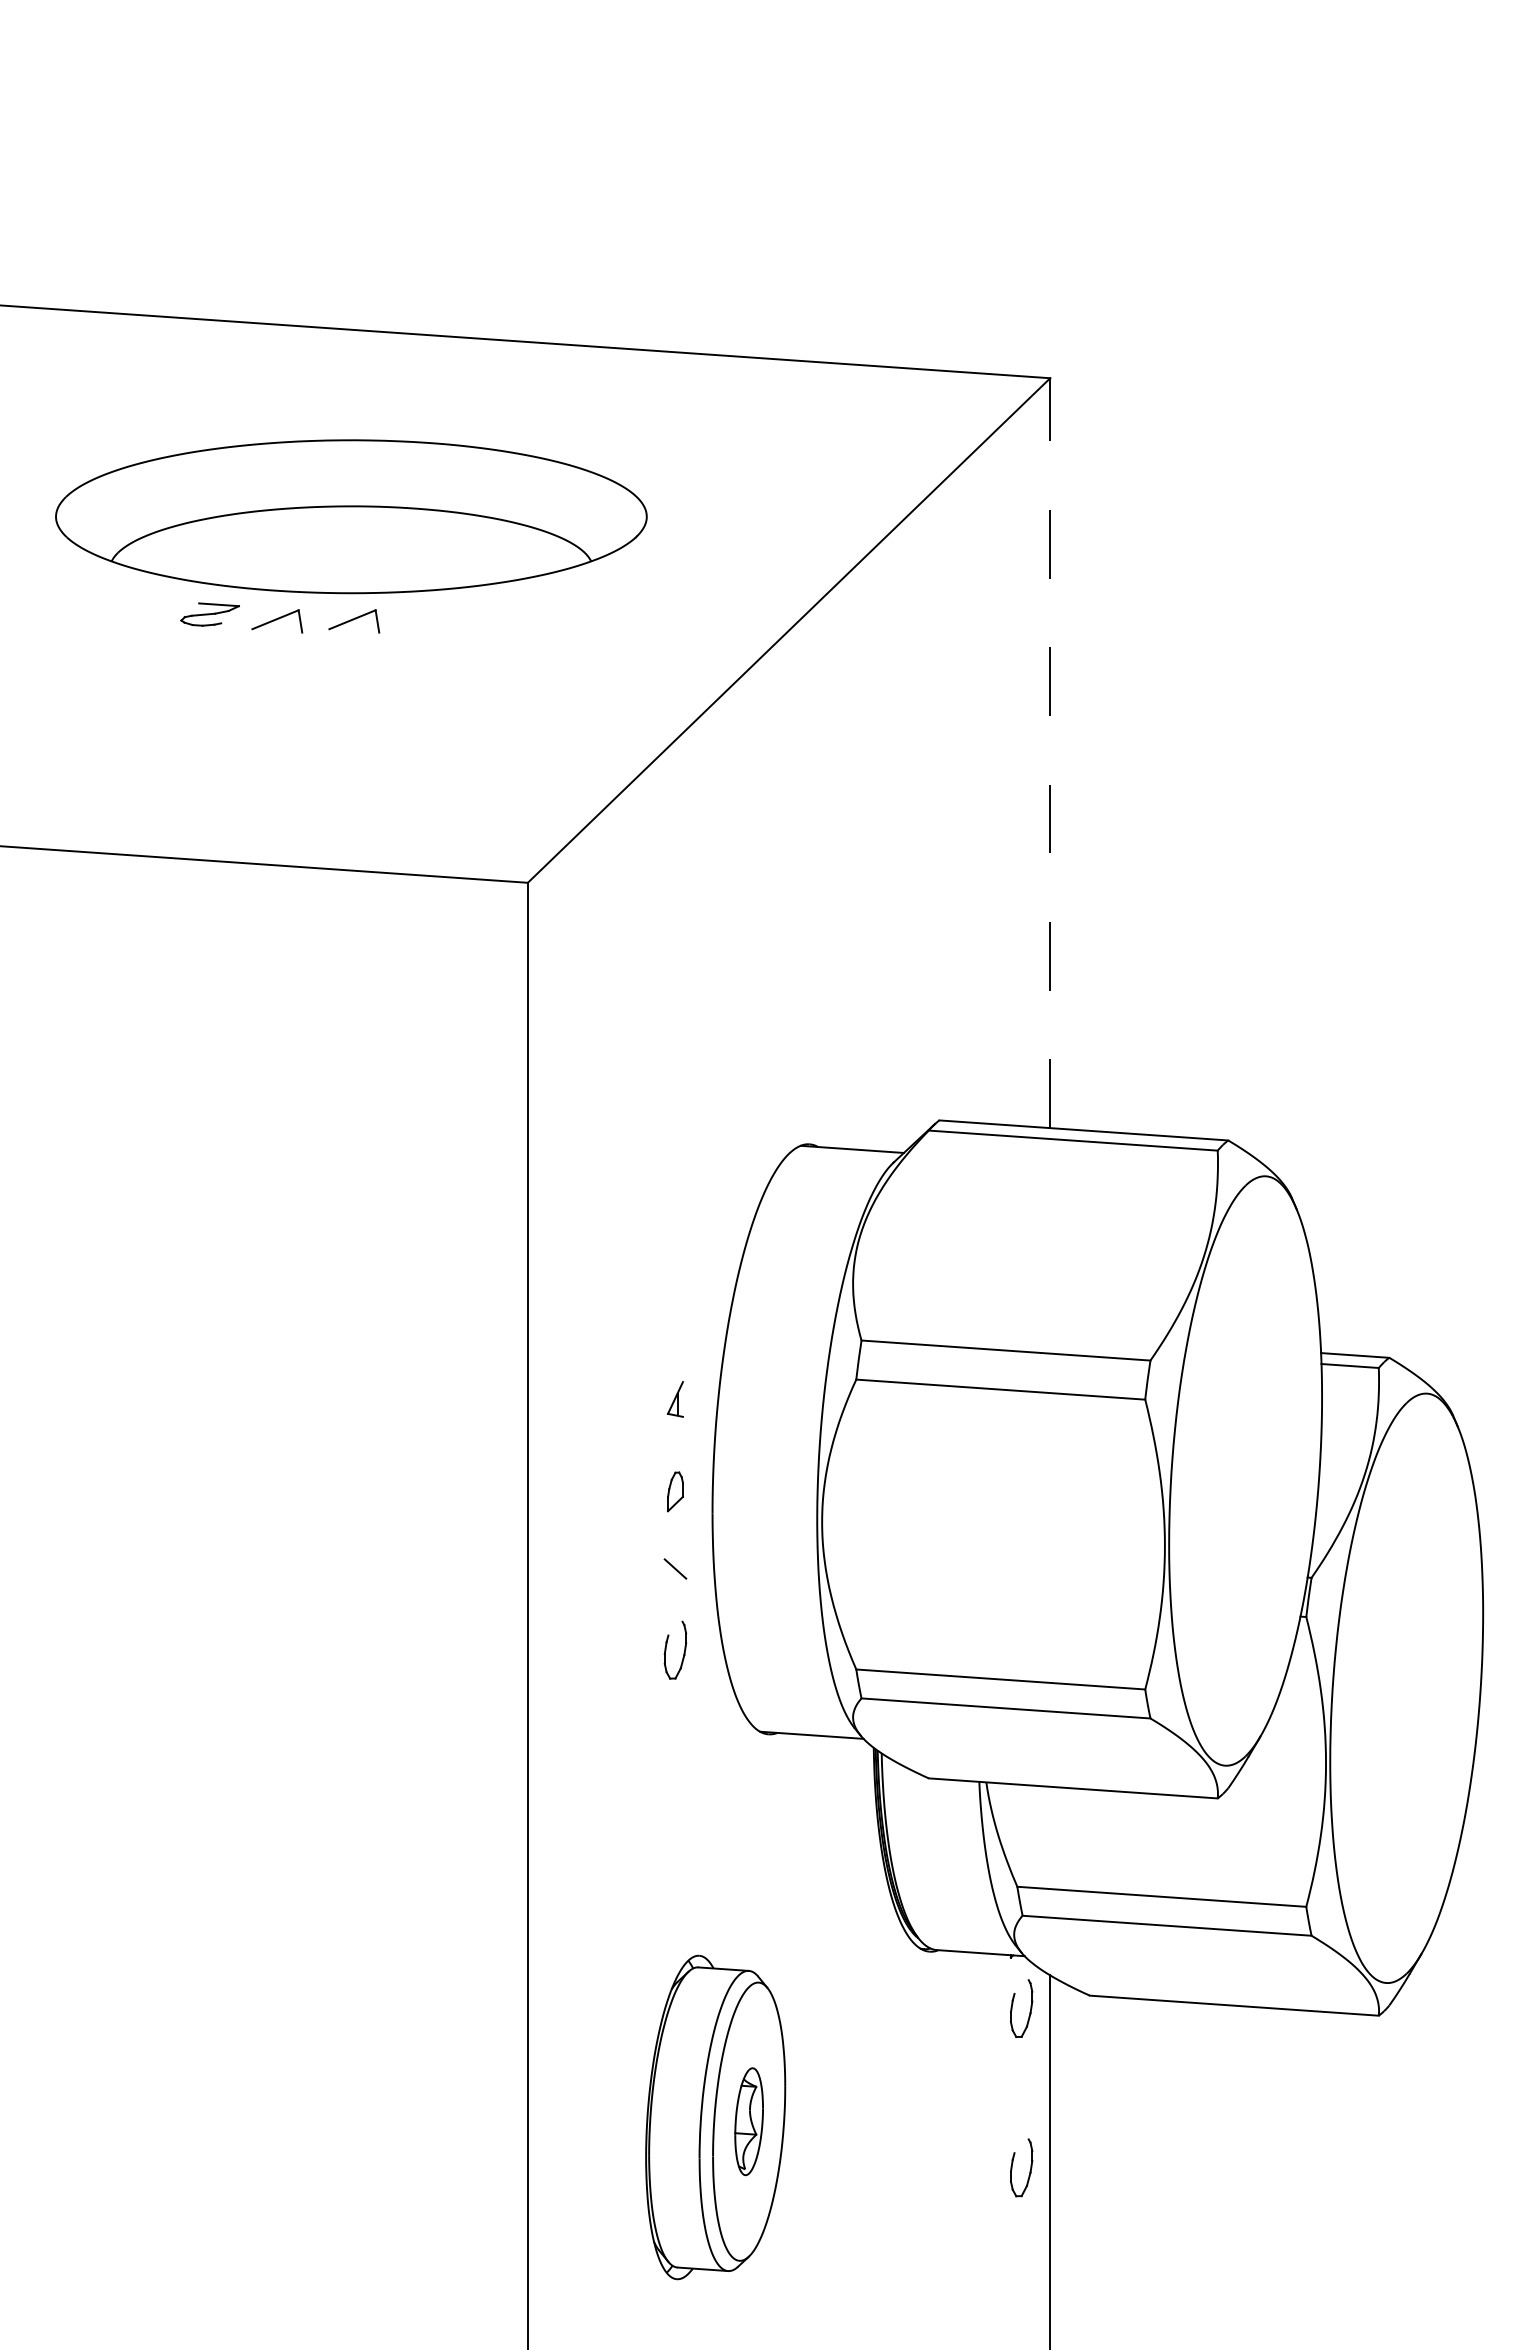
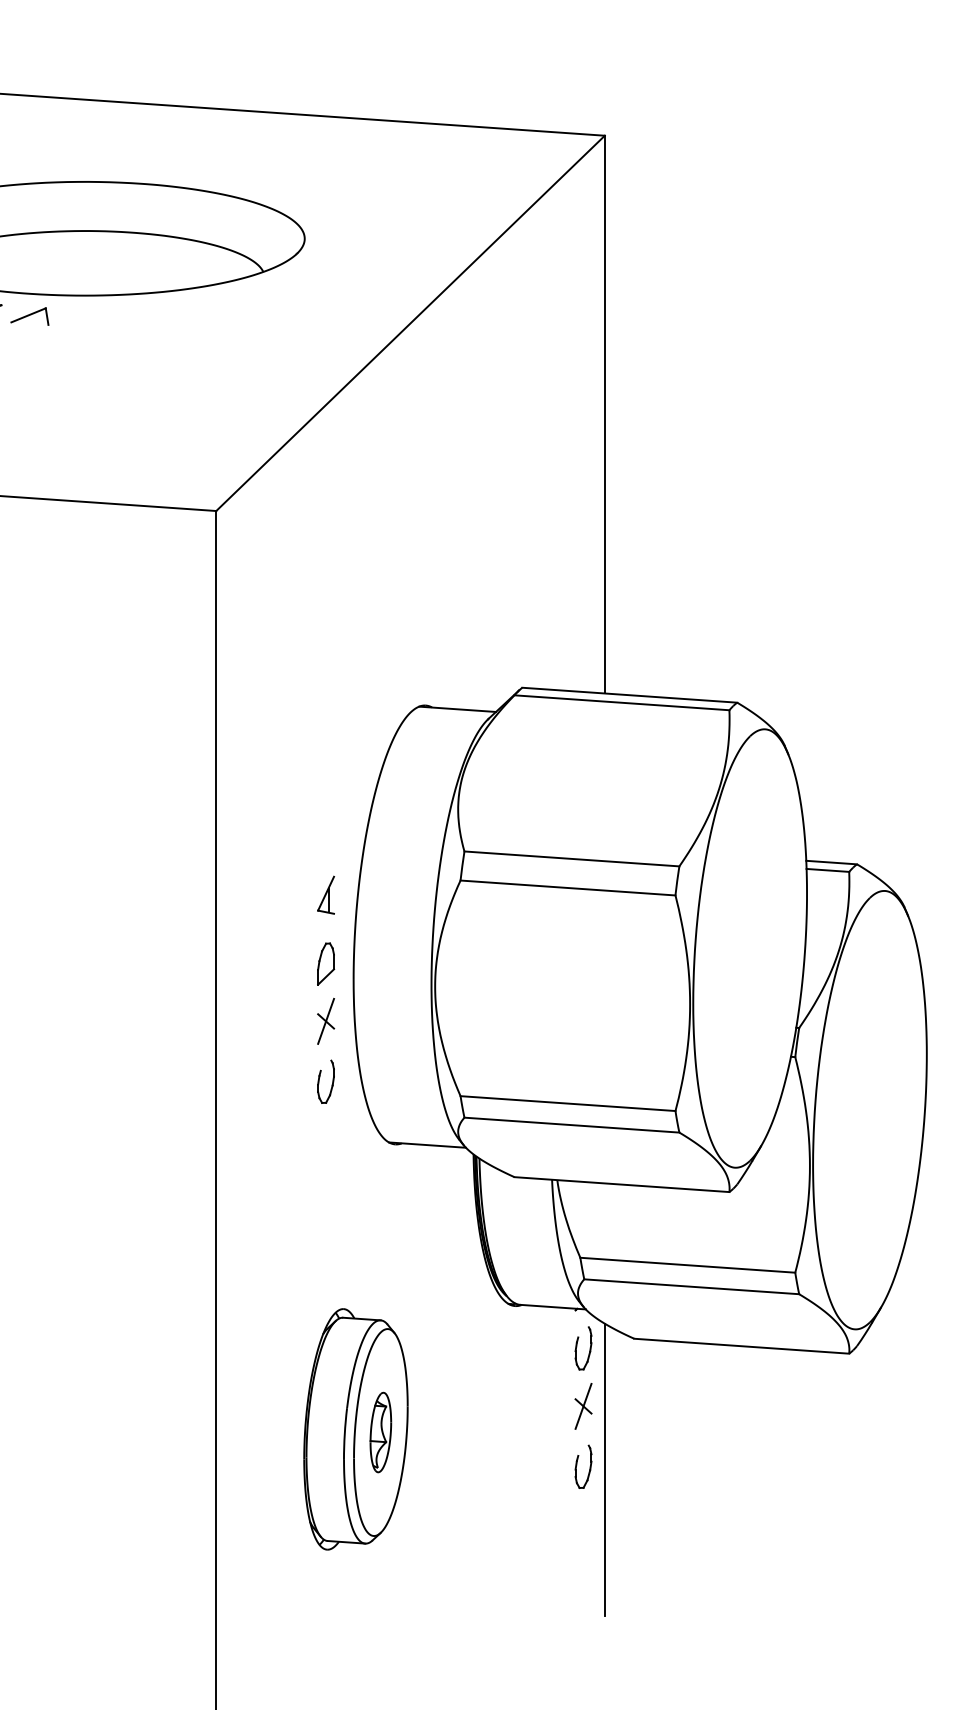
part: (354, 621) -> (87, 316), removed
line: (1050, 753) -> (605, 414), dashed -> solid
part: (675, 1399) -> (326, 895), size x1.43
part: (675, 1491) -> (326, 963), size x1.43
line: (675, 1568) -> (326, 1021), added
part: (1021, 2086) -> (583, 1406), added

